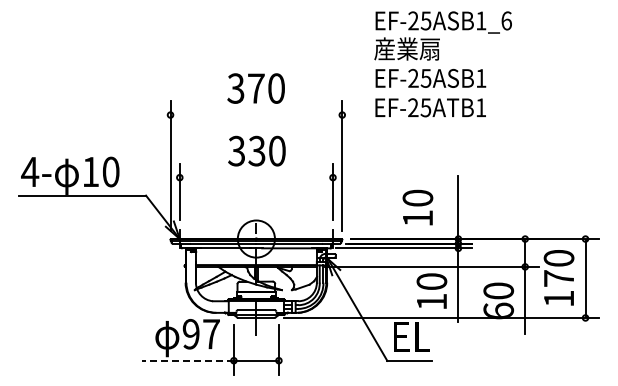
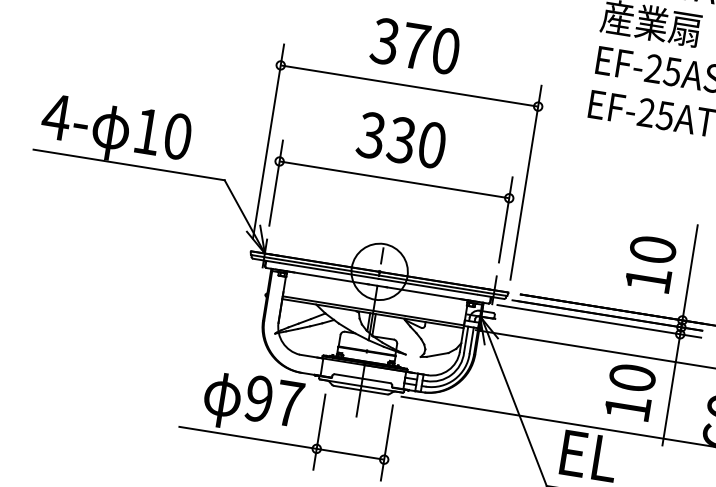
line: (256, 115) -> (409, 86), added
line: (256, 177) -> (394, 179), added
text: (417, 207) -> (650, 263), moved
line: (188, 360) -> (248, 437), dashed -> solid

